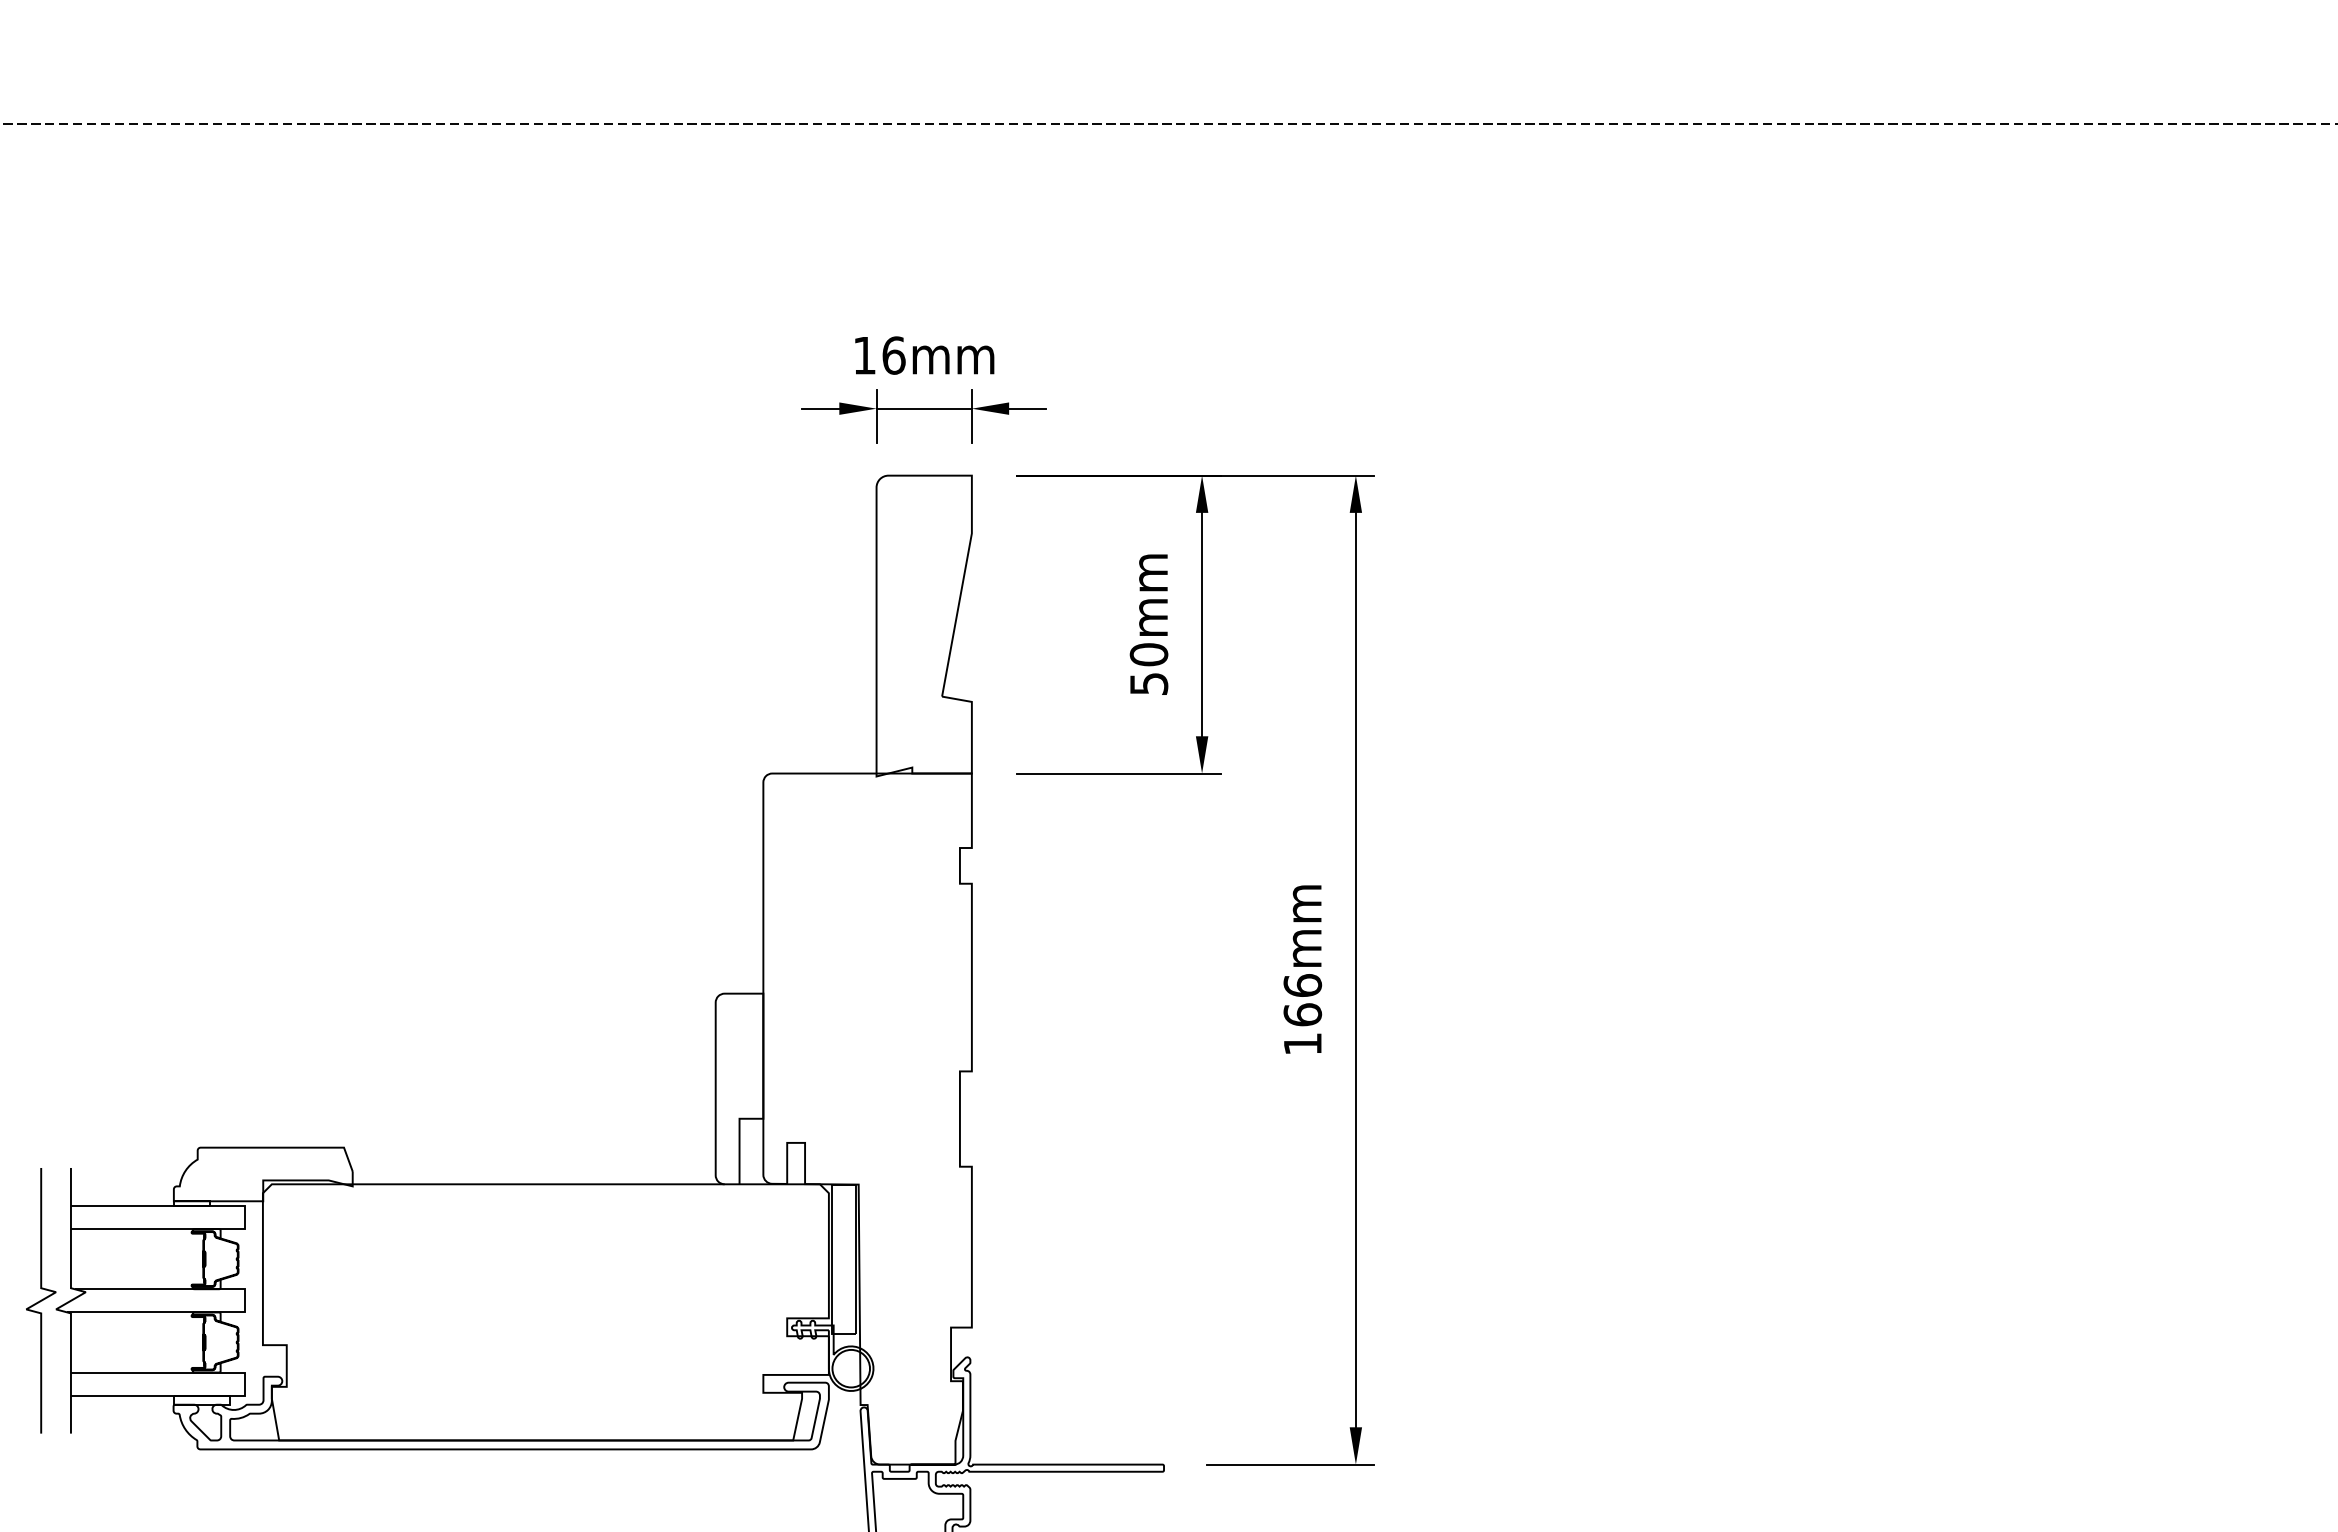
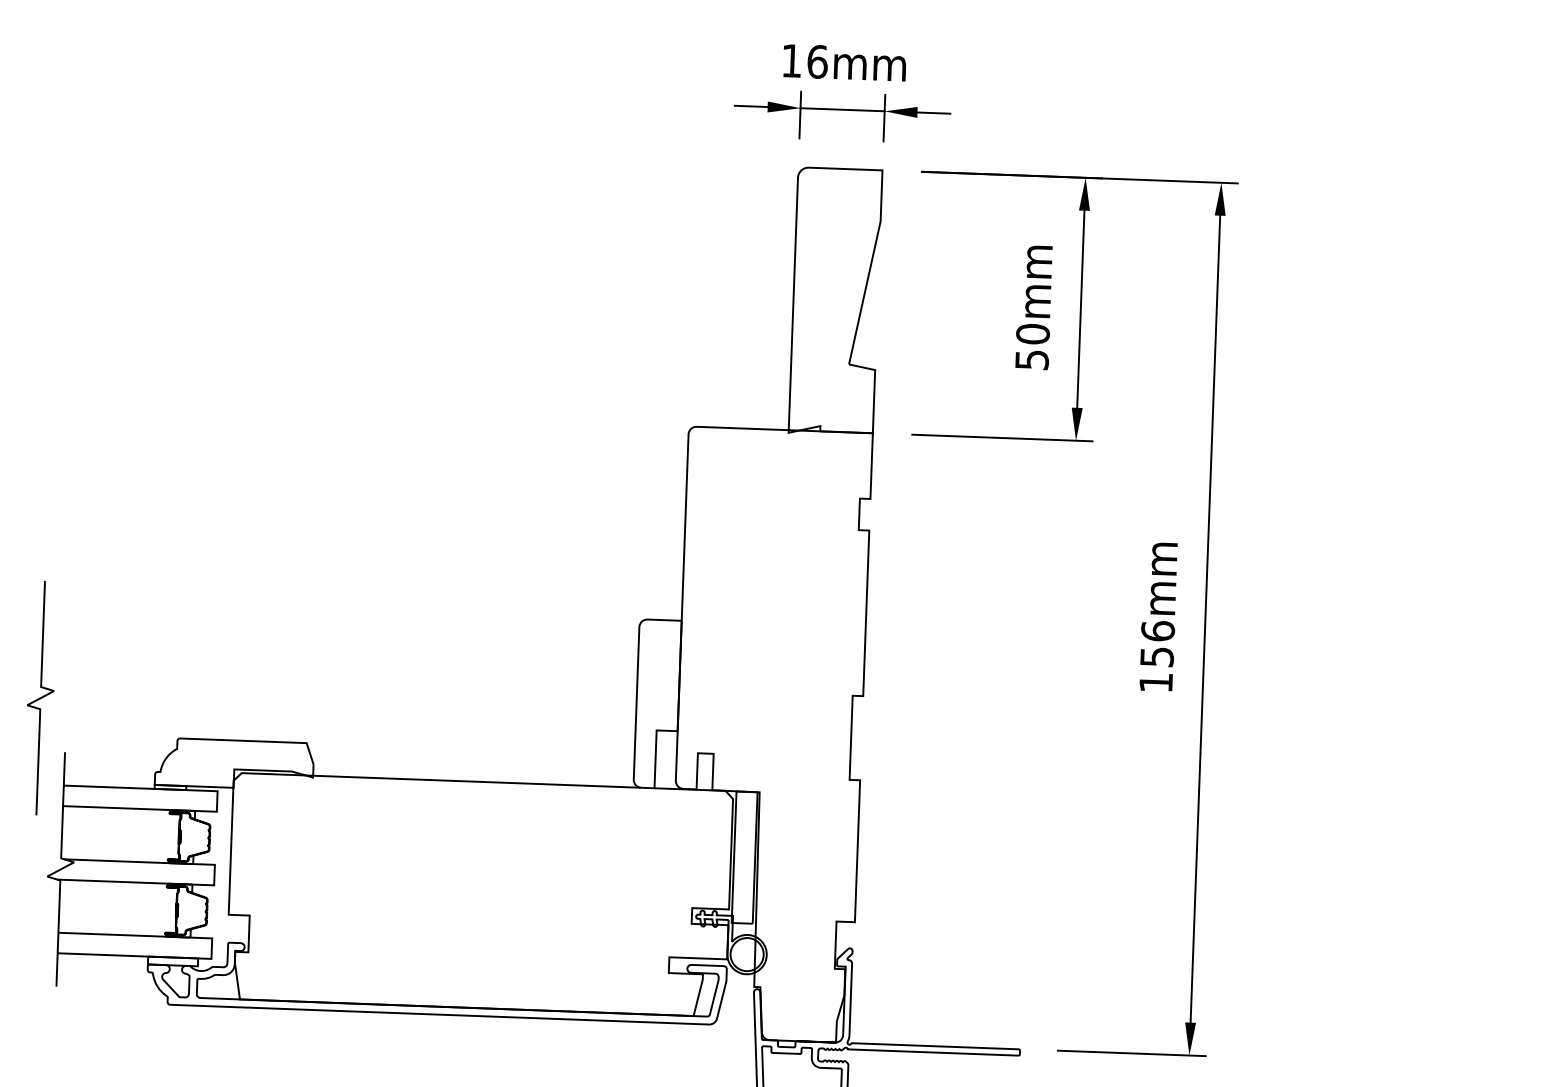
text: (1302, 1014) -> (1156, 656), 166mm -> 156mm
curve: (41, 1300) -> (40, 697), moved

